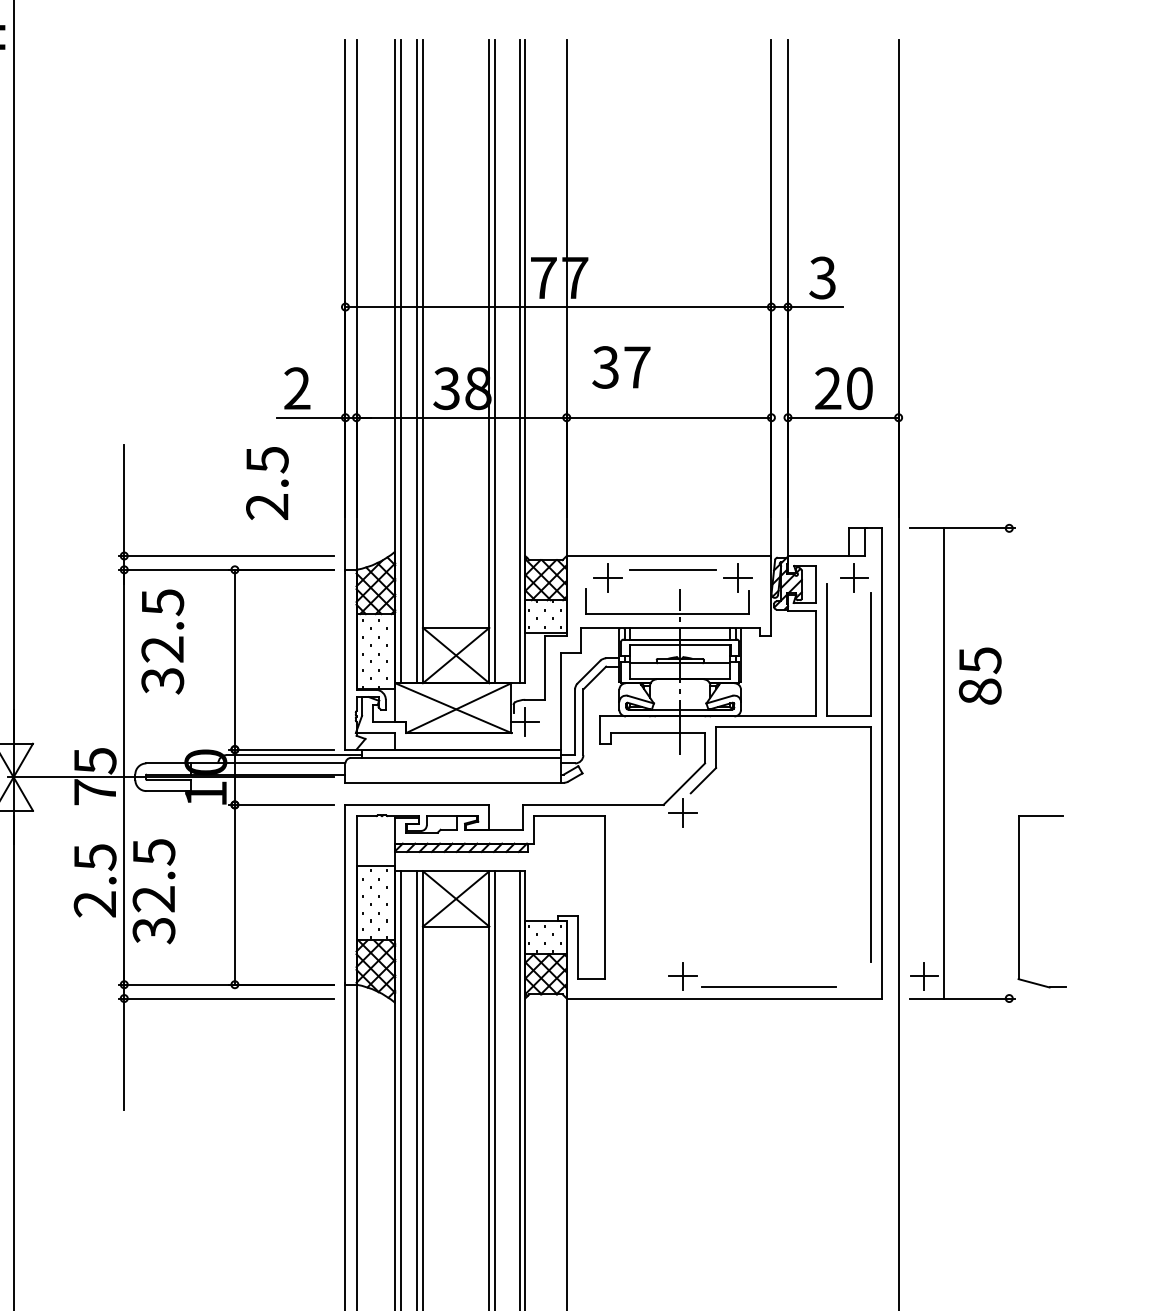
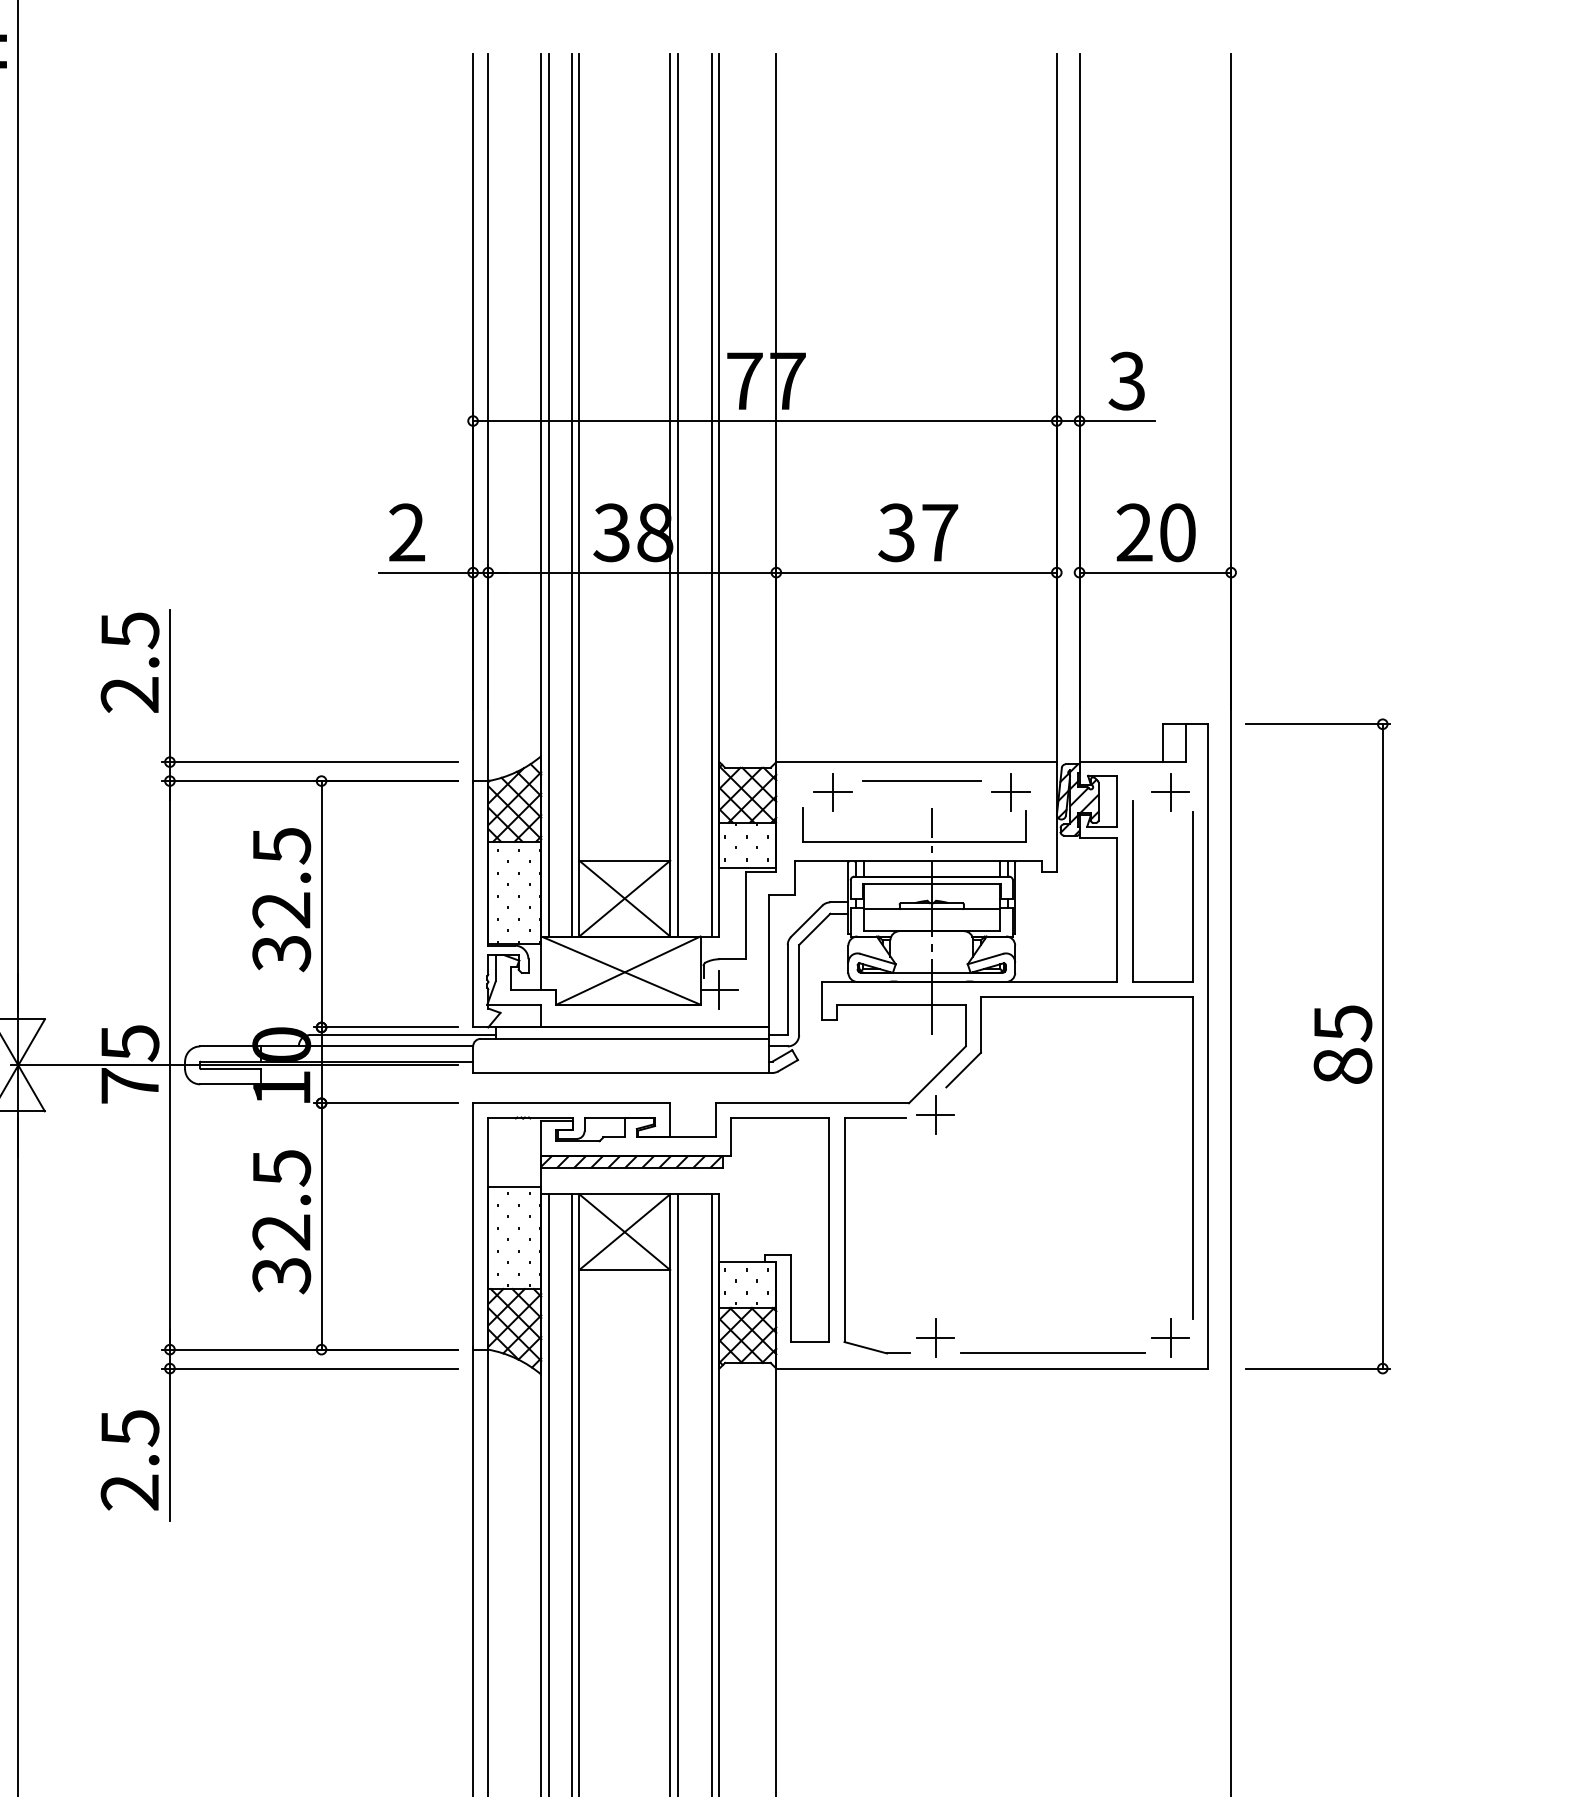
text: (621, 367) -> (918, 532), moved
text: (266, 483) -> (129, 662), moved
text: (162, 642) -> (281, 900), moved
text: (979, 675) -> (1342, 1044), moved
line: (943, 763) -> (1382, 1046), moved
text: (94, 880) -> (129, 1460), moved
text: (153, 891) -> (281, 1222), moved
part: (1019, 901) -> (845, 1235), moved
part: (924, 975) -> (1170, 1337), moved

